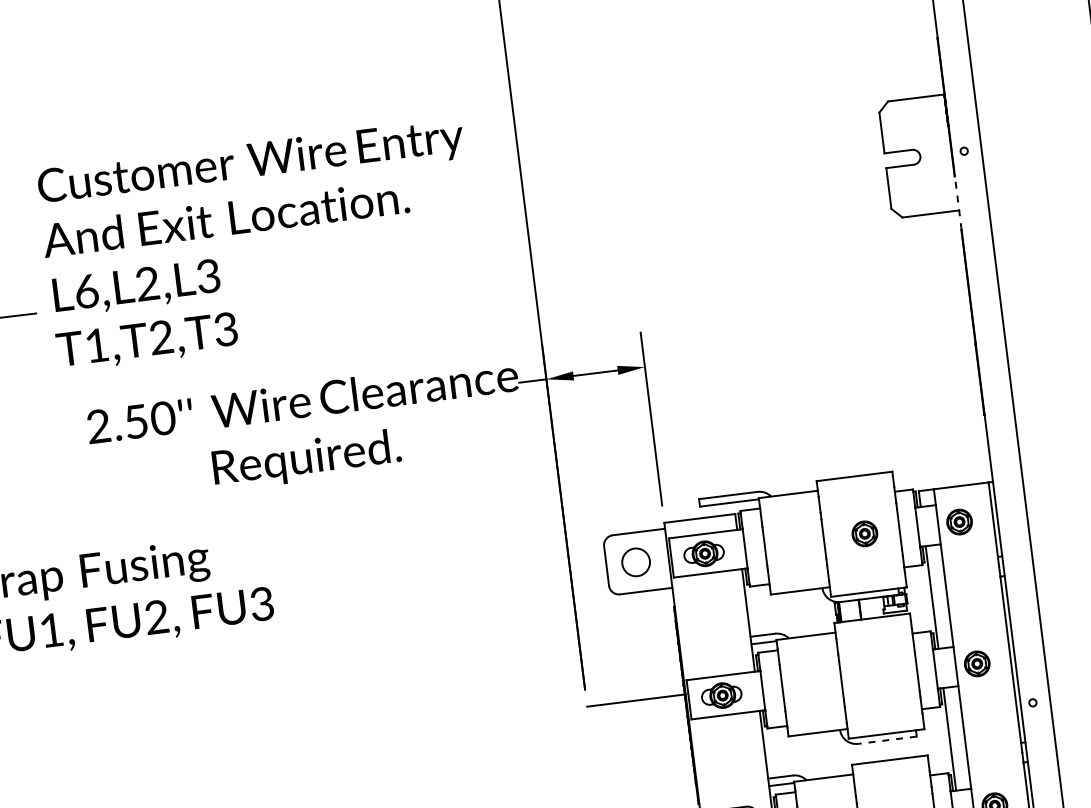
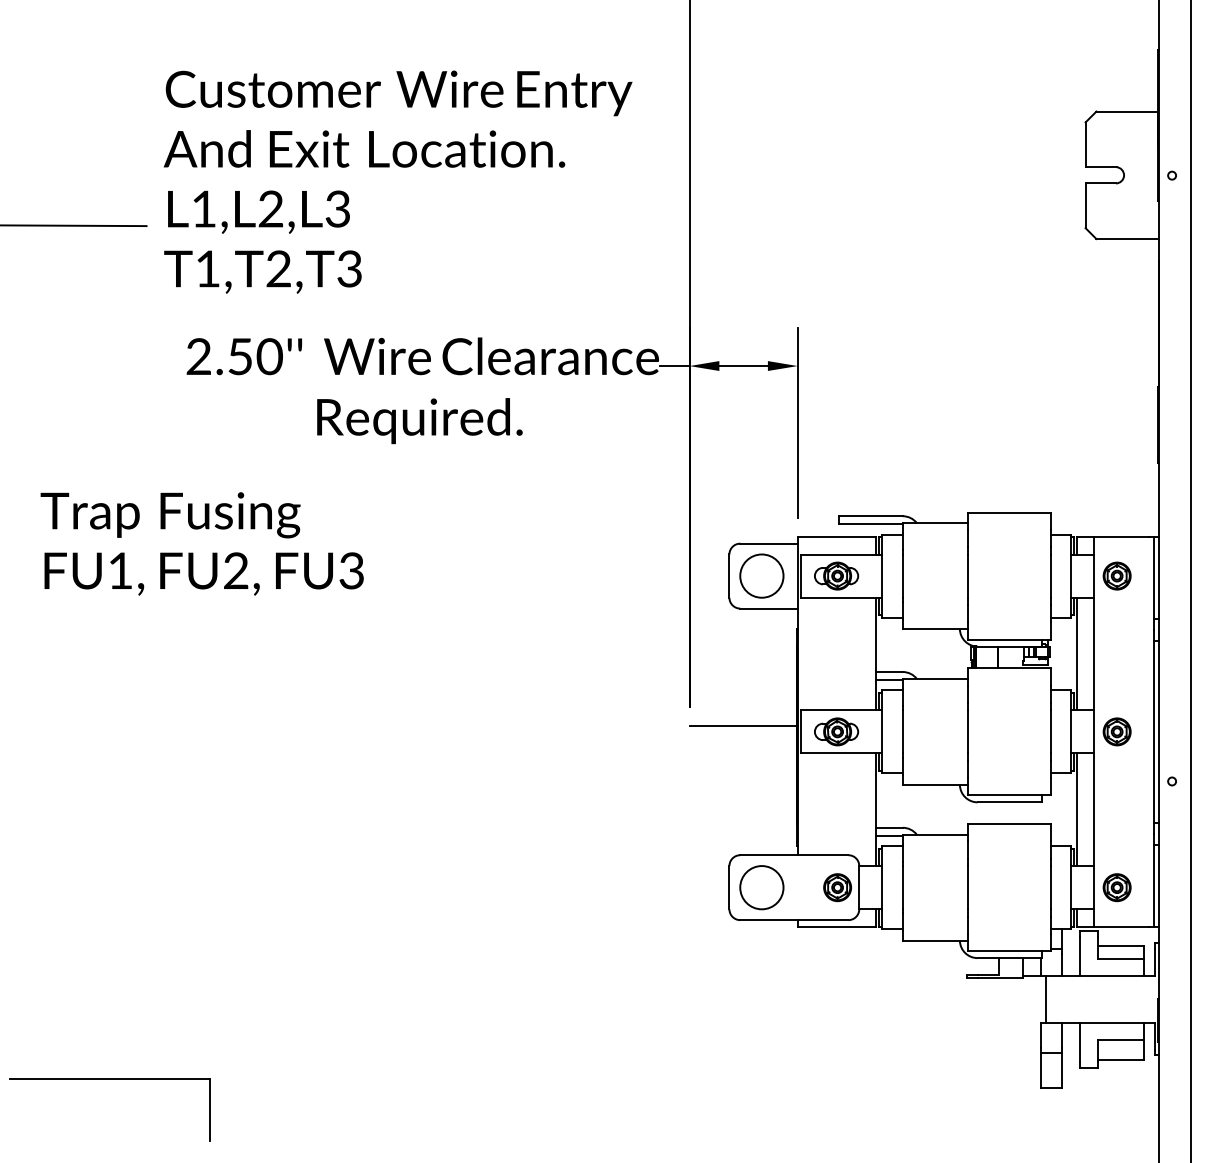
line: (958, 202) -> (1158, 230), dashed -> solid
text: (86, 290) -> (204, 208), L6,L2,L3 -> L1,L2,L3
part: (864, 533) -> (1012, 575), removed
circle: (635, 561) -> (761, 575), size x1.43
line: (887, 740) -> (1009, 802), dashed -> solid

